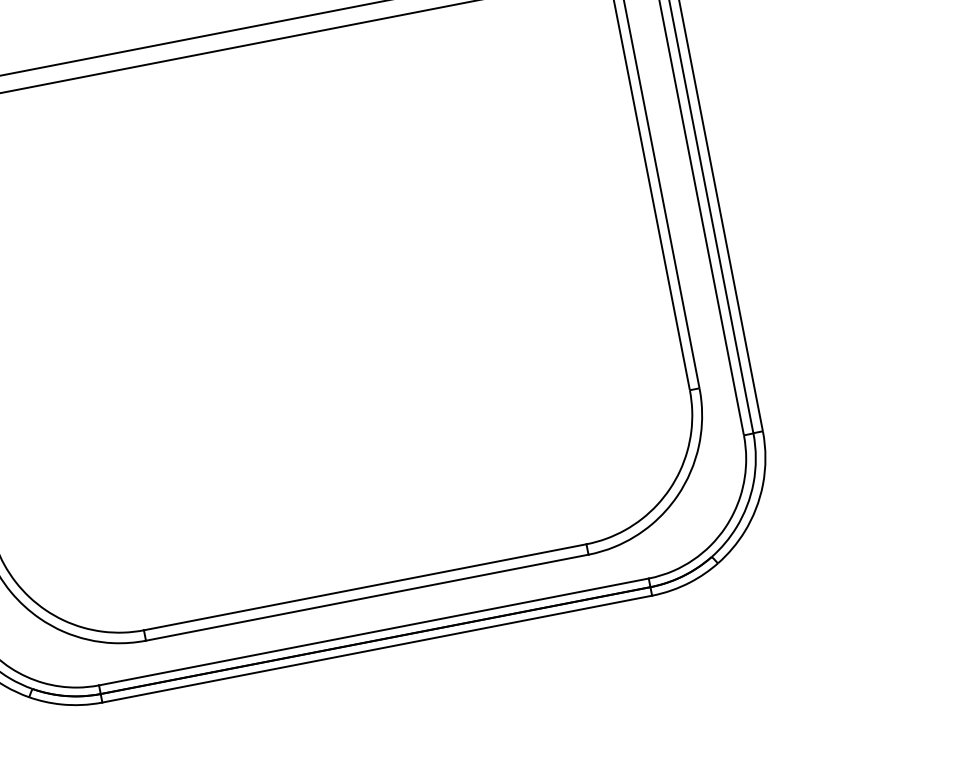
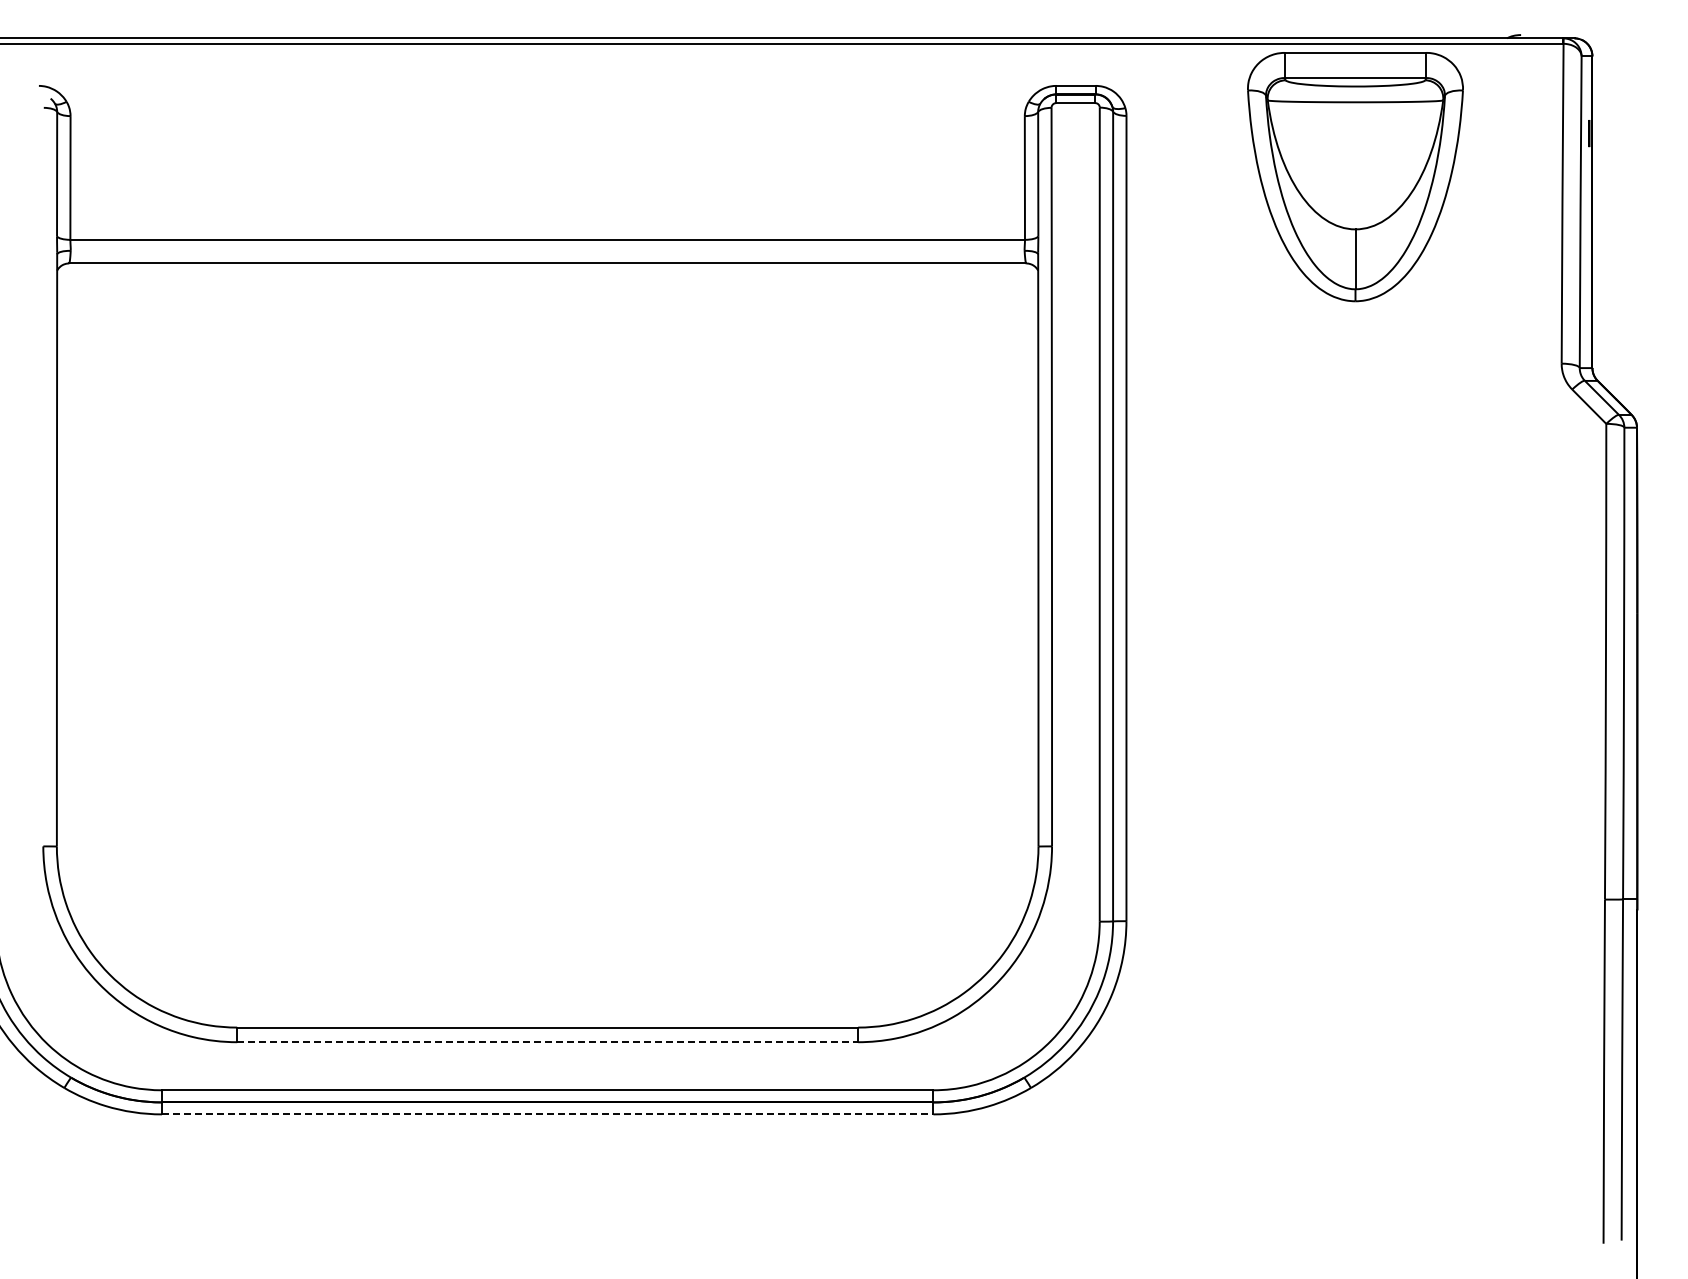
line: (367, 597) -> (547, 1042), solid -> dashed
line: (377, 649) -> (547, 1114), solid -> dashed

